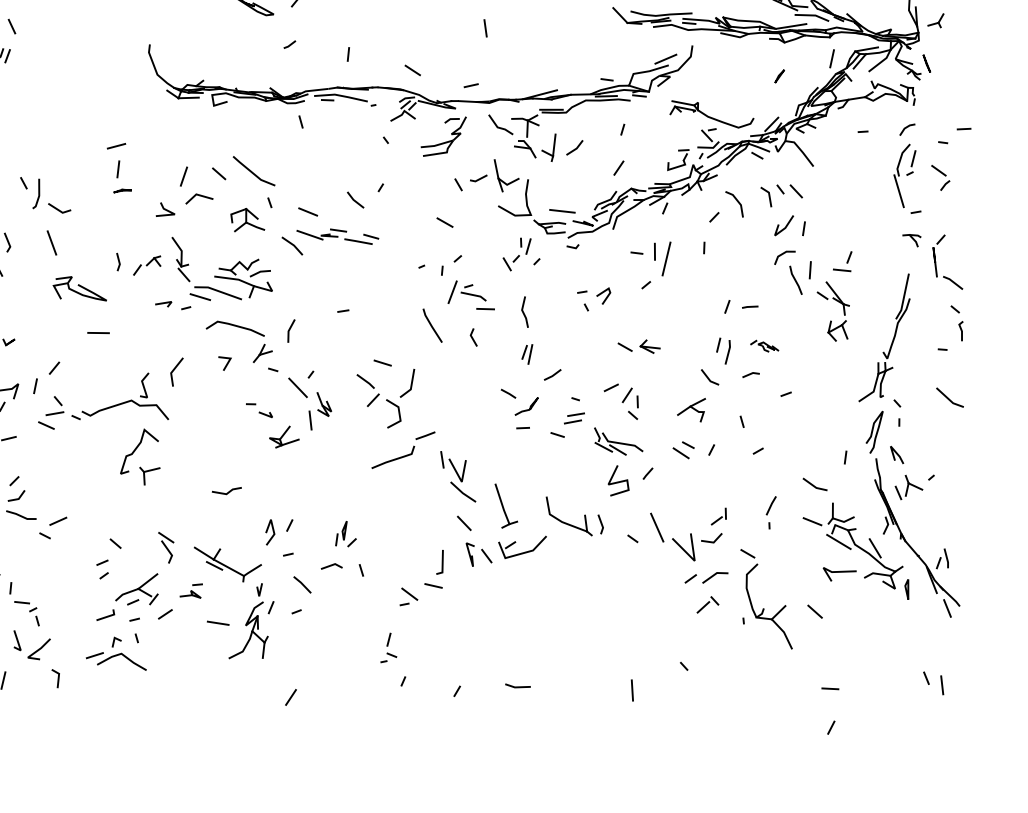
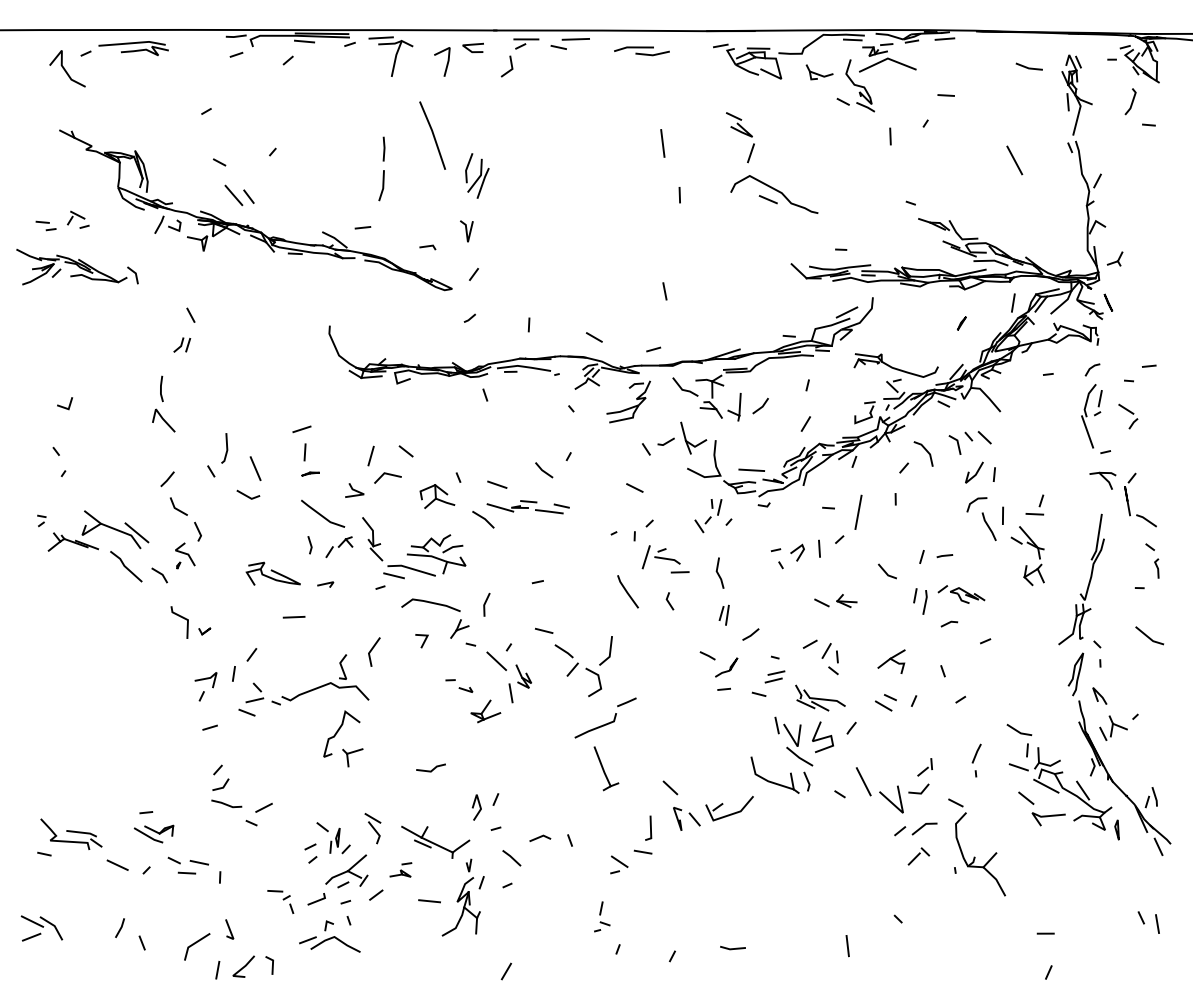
line: (254, 172) -> (323, 515), moved
line: (38, 194) -> (226, 448), moved
part: (911, 240) -> (1102, 480), size x1.43
line: (51, 242) -> (255, 468), moved
line: (654, 251) -> (819, 548), moved
line: (163, 303) -> (325, 584), moved
part: (764, 346) -> (961, 594), size x1.67
line: (383, 362) -> (544, 630), moved
line: (709, 377) -> (886, 571), moved
line: (845, 457) -> (1027, 750), moved
part: (457, 476) -> (793, 741), moved
part: (506, 506) -> (606, 768), moved
part: (345, 533) -> (339, 840), moved
line: (815, 610) -> (1026, 797), moved
part: (26, 613) -> (280, 901), moved
line: (38, 648) -> (243, 966), moved

